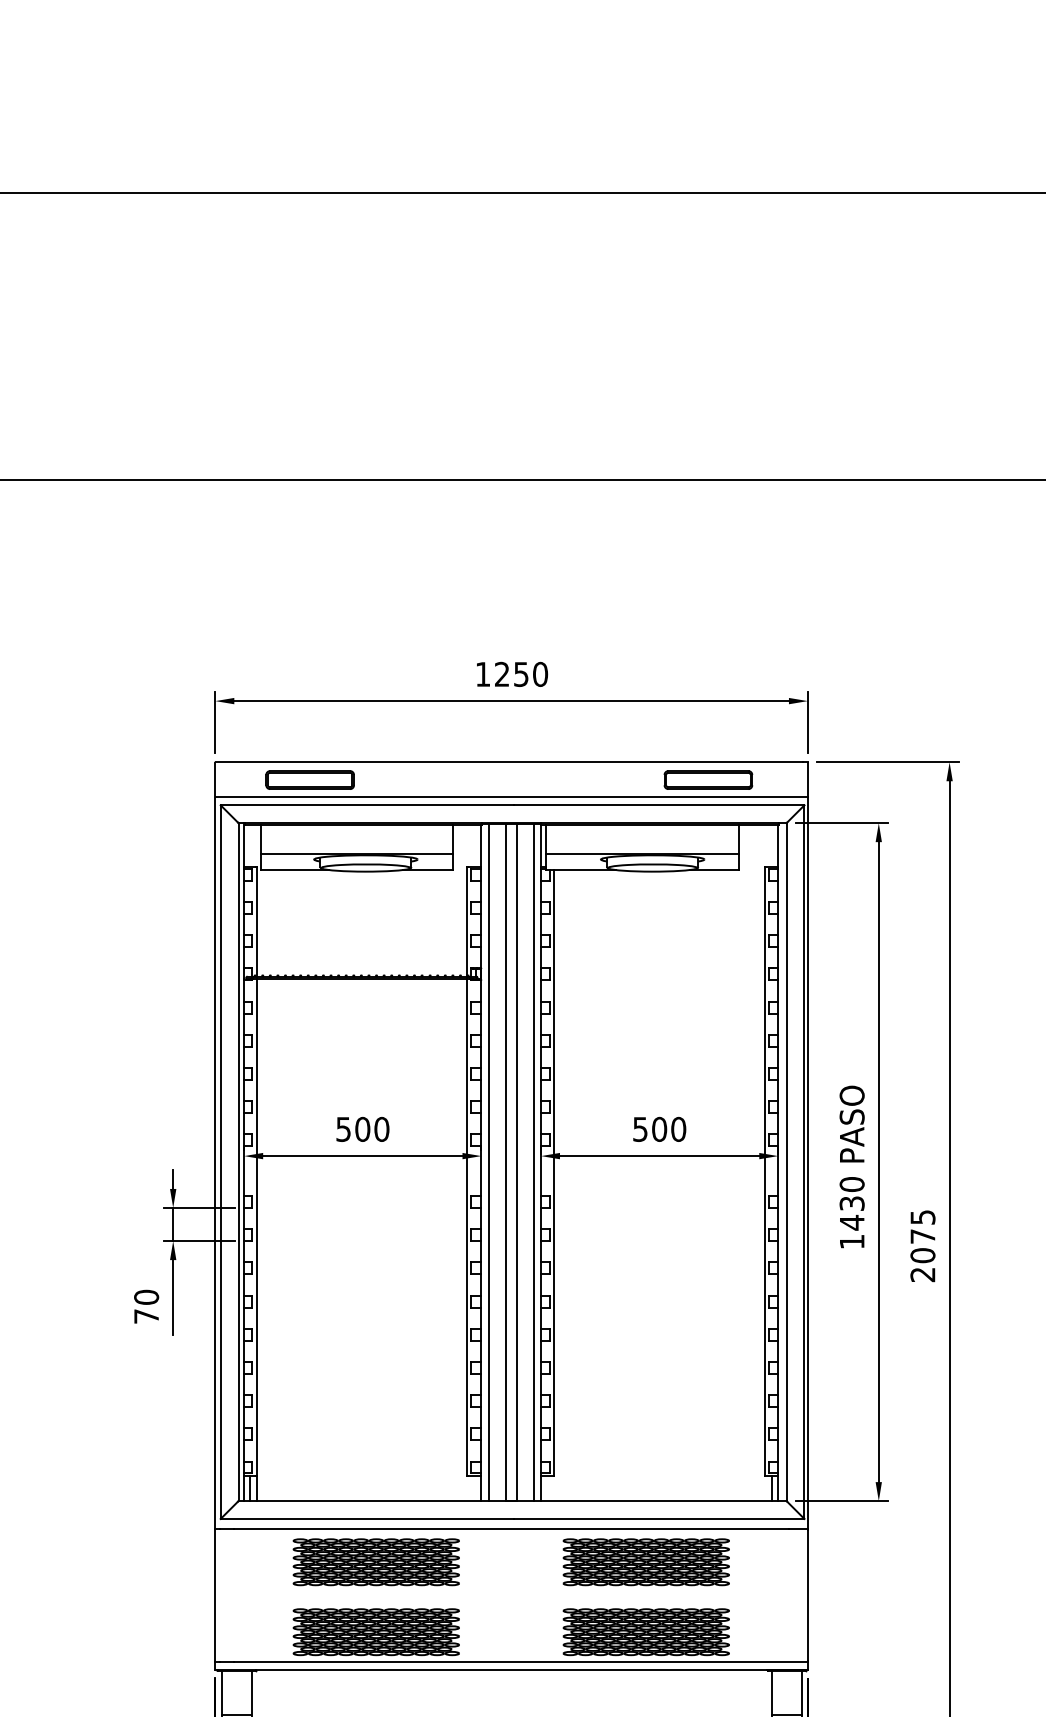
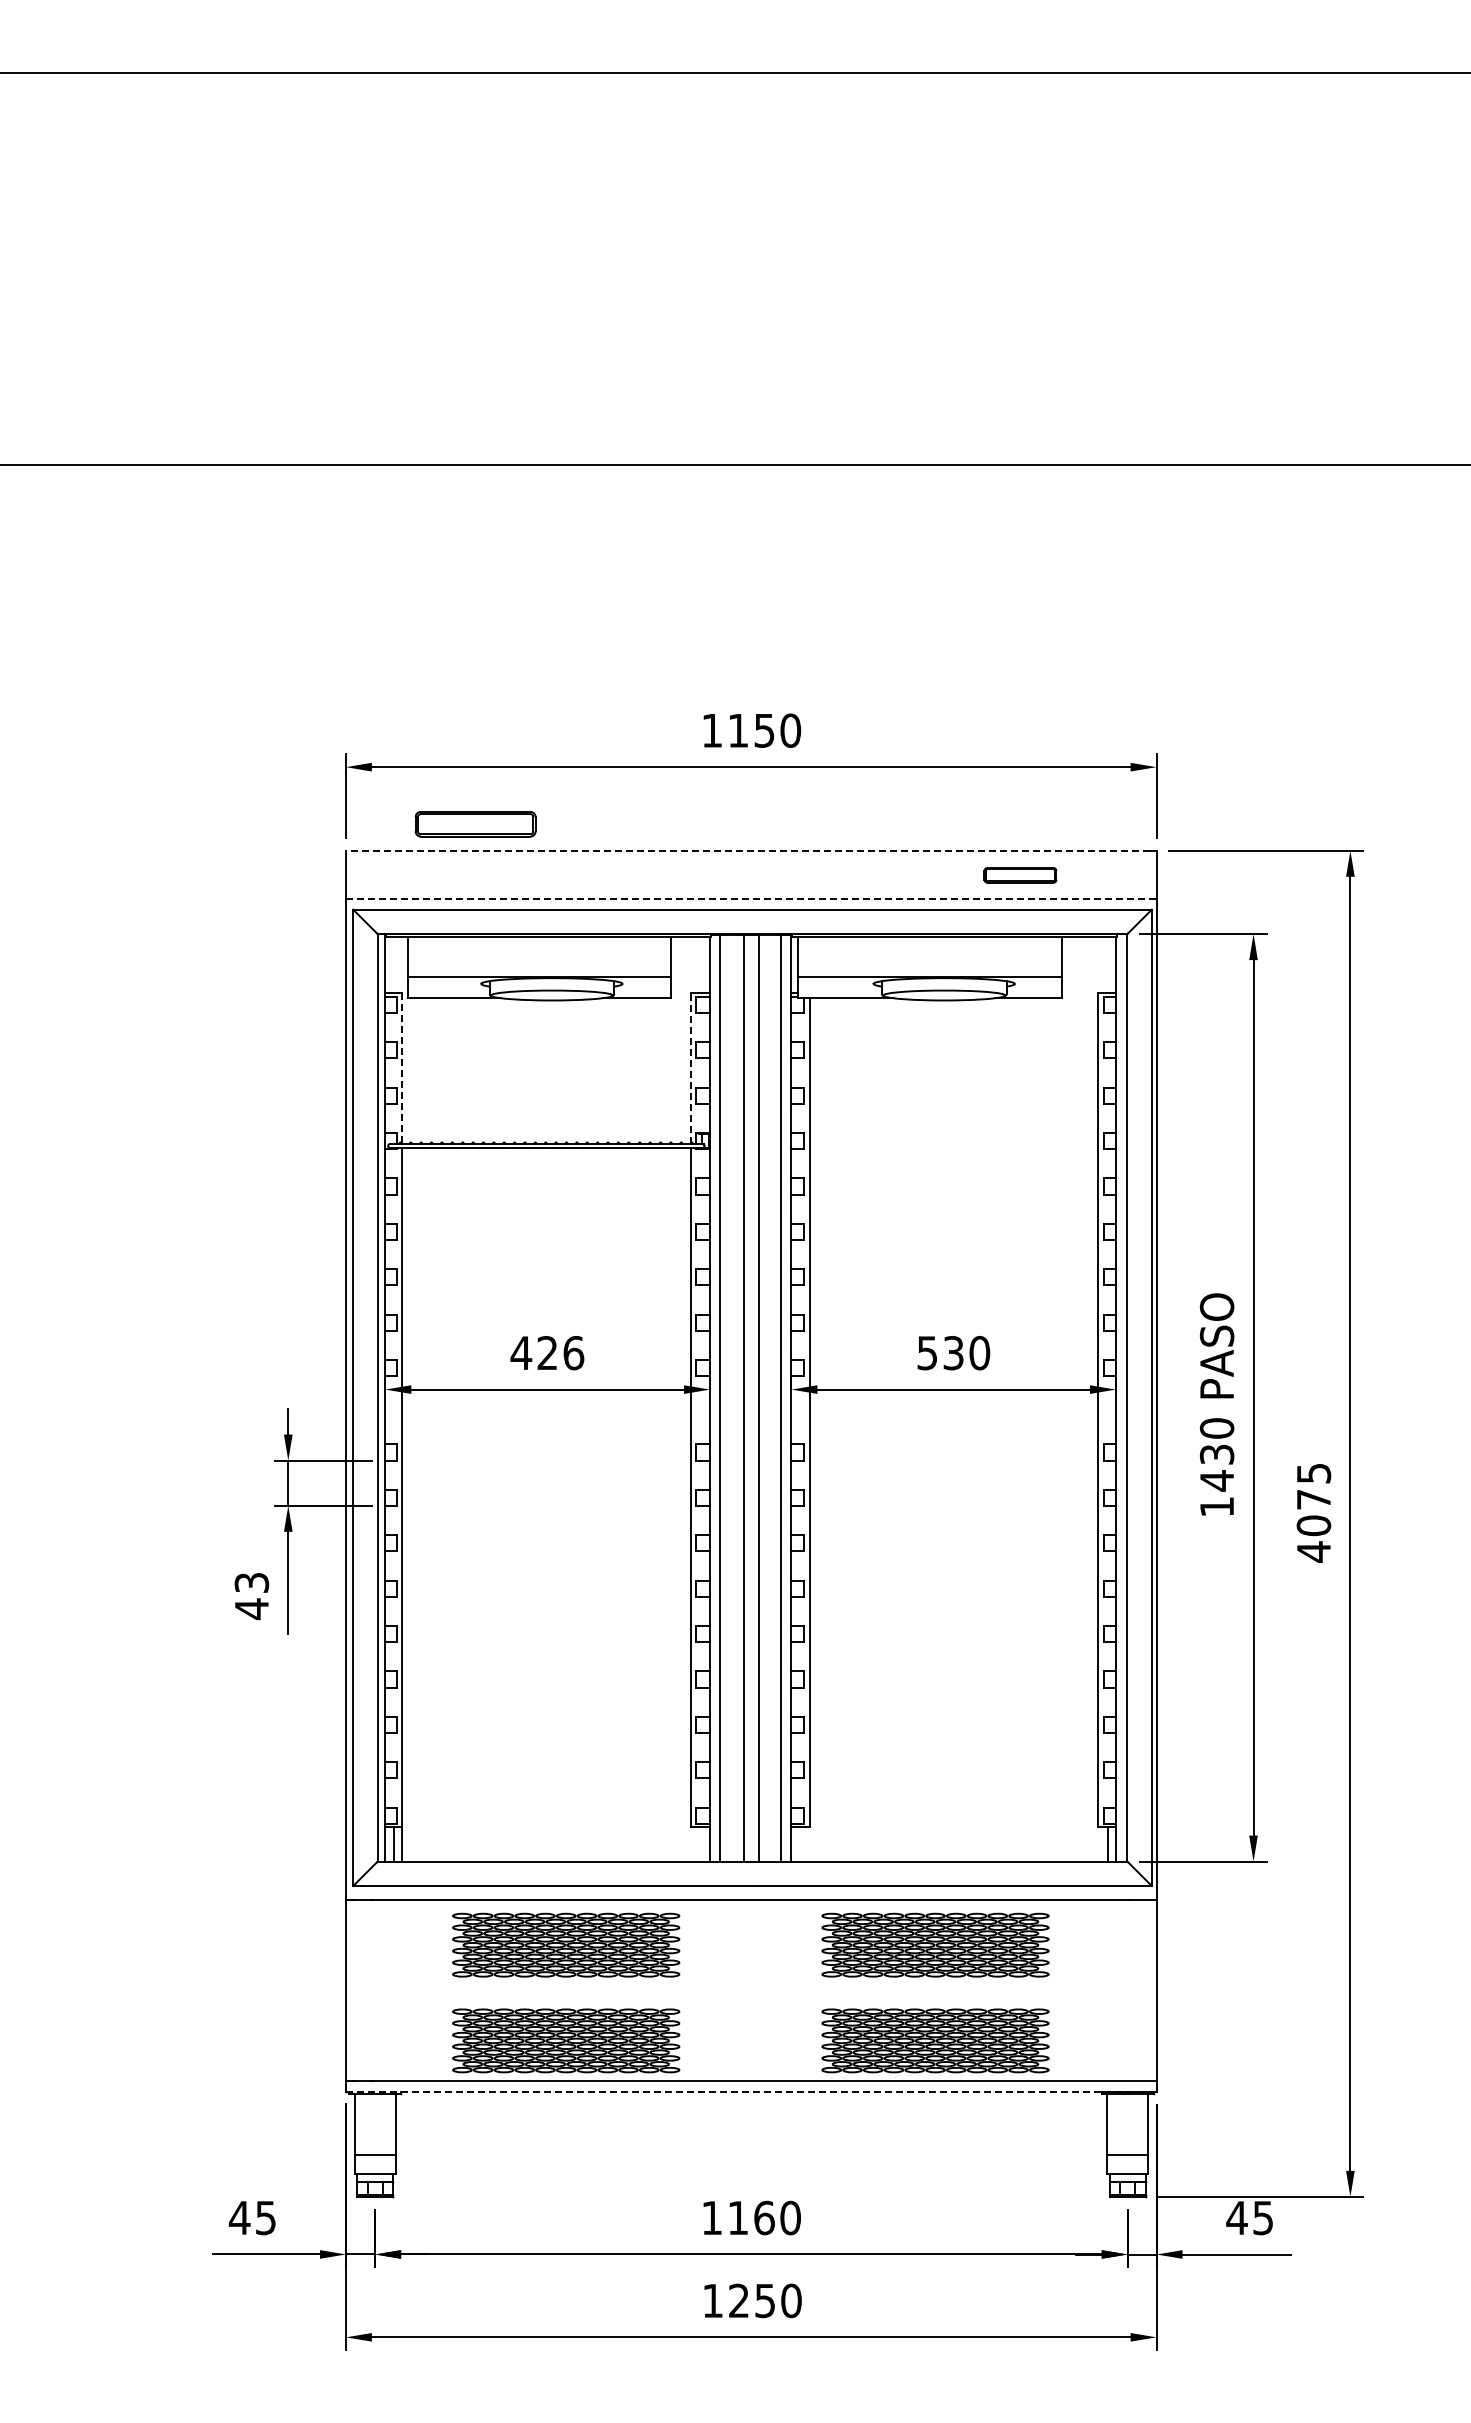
text: (501, 674) -> (737, 730), 1250 -> 1150
line: (509, 762) -> (748, 850), solid -> dashed
part: (310, 780) -> (475, 824), moved
part: (708, 780) -> (1020, 875), size x0.6
line: (511, 797) -> (751, 899), solid -> dashed
line: (467, 921) -> (690, 1068), solid -> dashed
line: (256, 922) -> (402, 1069), solid -> dashed
text: (362, 1129) -> (547, 1353), 500 -> 426
text: (659, 1129) -> (953, 1353), 500 -> 530
text: (922, 1274) -> (1313, 1551), 2075 -> 4075
text: (146, 1307) -> (251, 1596), 70 -> 43
line: (511, 1669) -> (751, 2092), solid -> dashed

